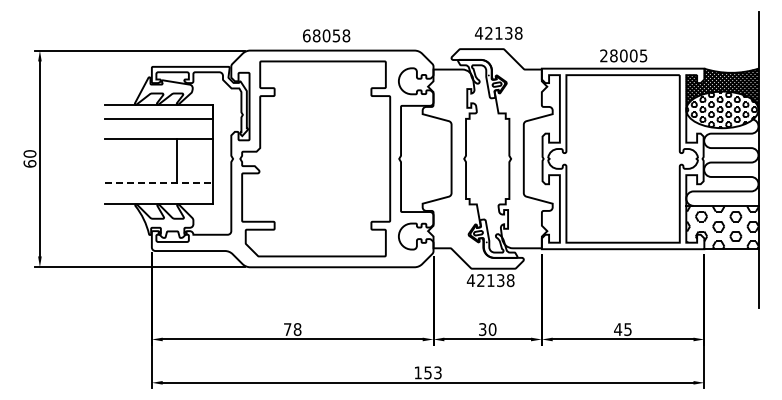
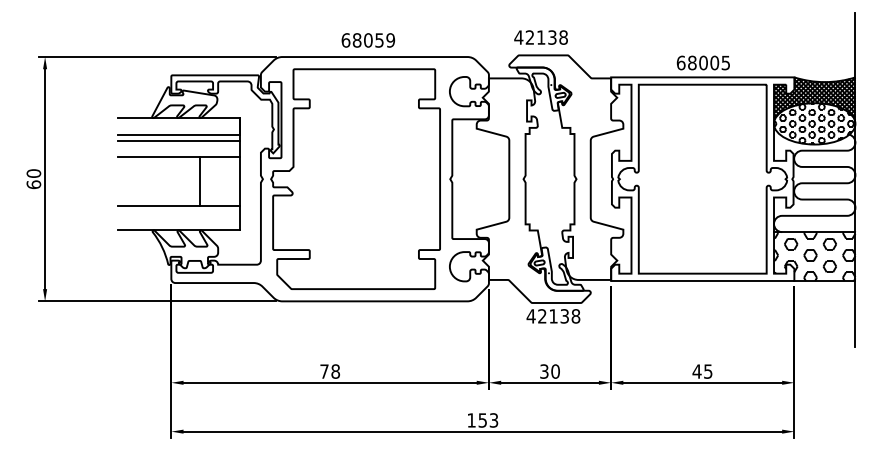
text: (498, 32) -> (540, 36), moved
text: (346, 35) -> (390, 39), 68058 -> 68059
text: (603, 55) -> (680, 62), 28005 -> 68005
line: (158, 124) -> (178, 140), added
line: (159, 182) -> (179, 205), dashed -> solid

